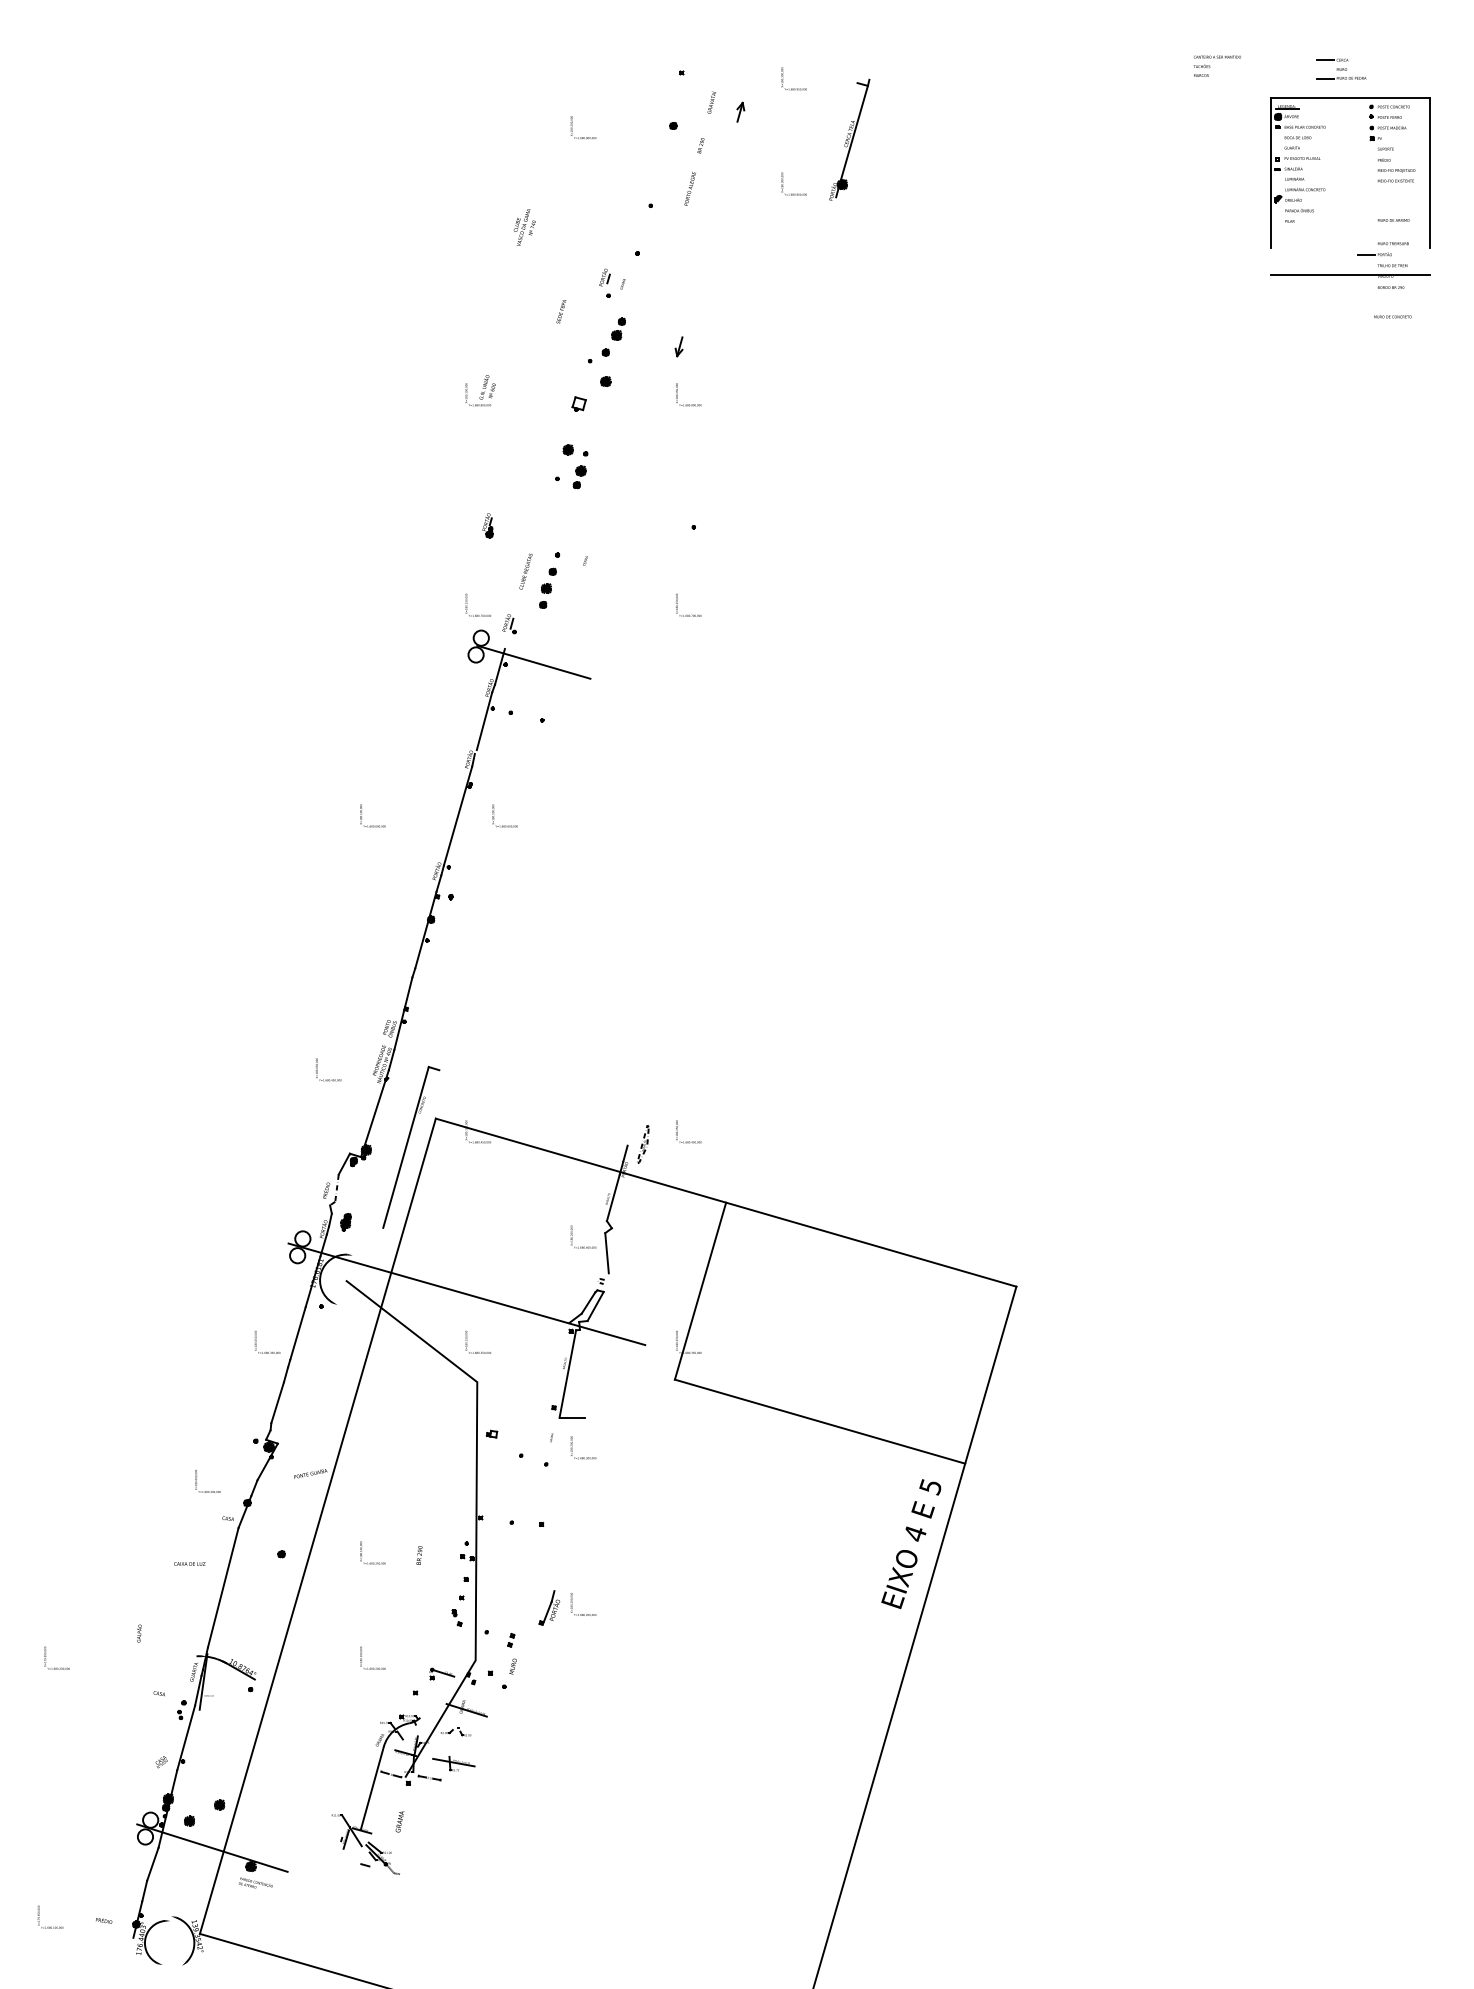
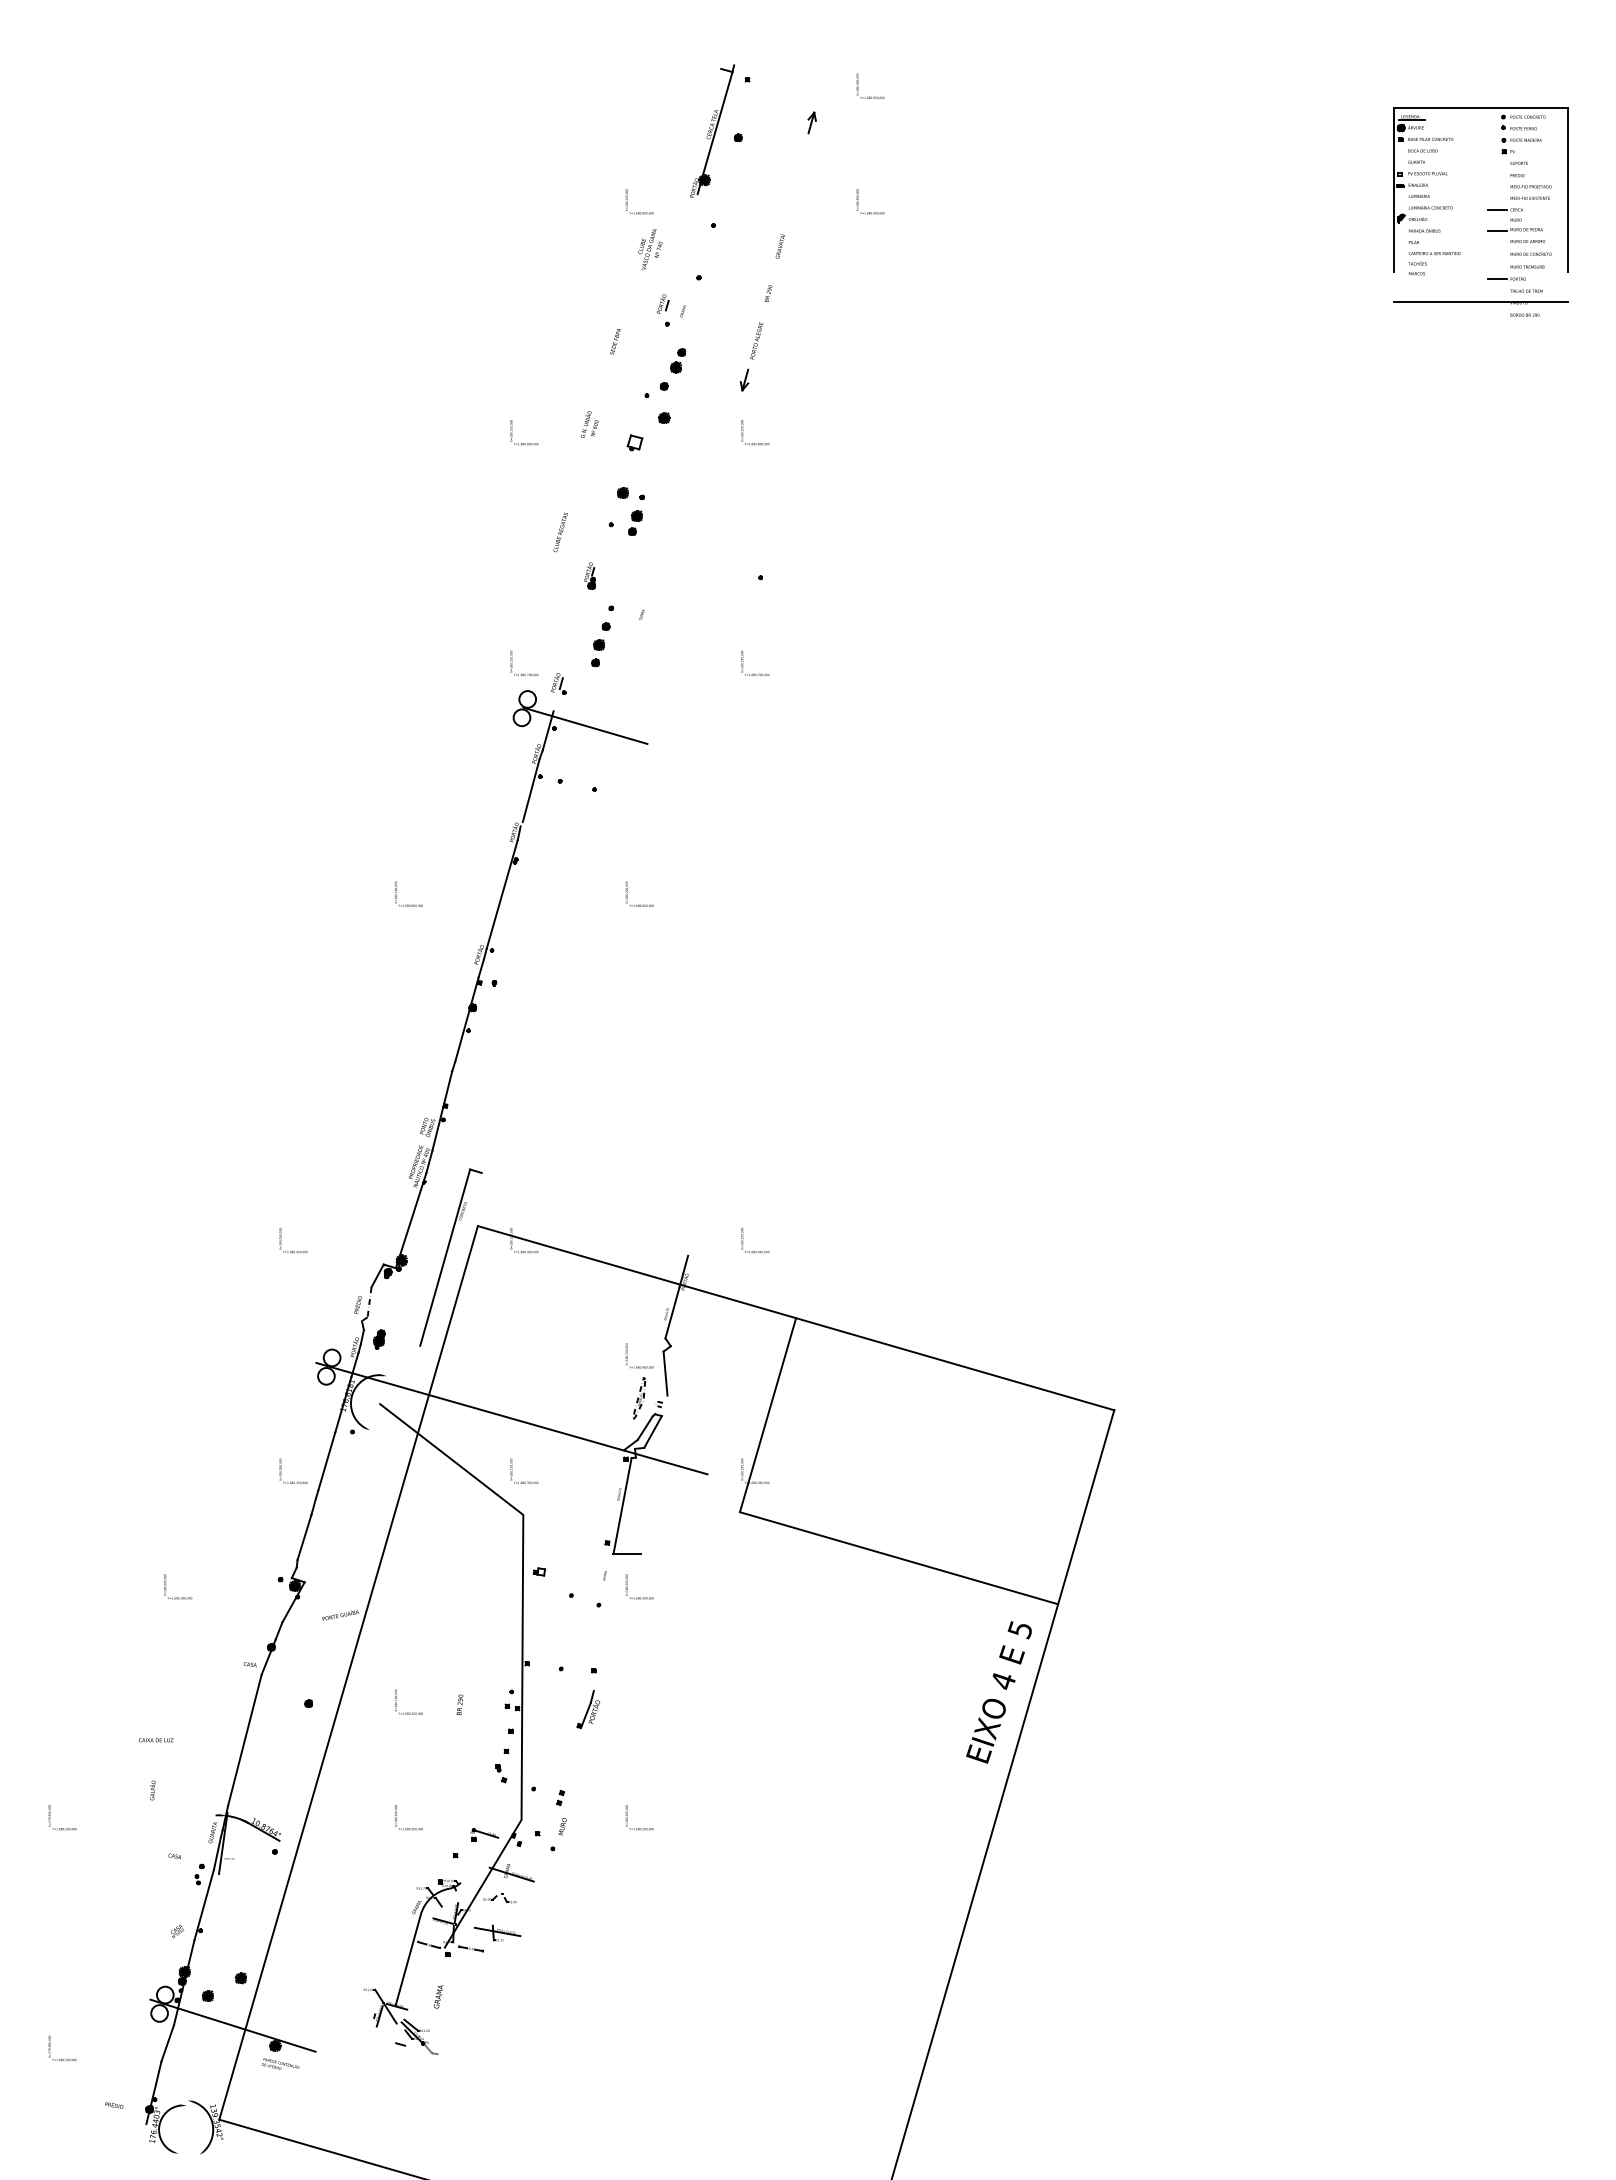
text: (1217, 66) -> (1434, 263), moved
part: (1340, 68) -> (1514, 219), moved
text: (583, 127) -> (639, 201), moved
part: (849, 139) -> (712, 130), moved
text: (700, 148) -> (767, 296), moved
text: (524, 227) -> (650, 249), moved
text: (1392, 316) -> (1530, 253), moved
text: (487, 387) -> (589, 424), moved
part: (487, 525) -> (589, 575), moved
text: (525, 571) -> (560, 532), moved
text: (504, 815) -> (639, 893), moved
text: (328, 1069) -> (293, 1240), moved
part: (643, 1144) -> (639, 1398), moved
text: (208, 1481) -> (178, 1586), moved
text: (190, 1564) -> (156, 1740), moved
text: (583, 1604) -> (639, 1817), moved
part: (549, 1608) -> (588, 1709), moved
text: (50, 1916) -> (62, 2047), moved

